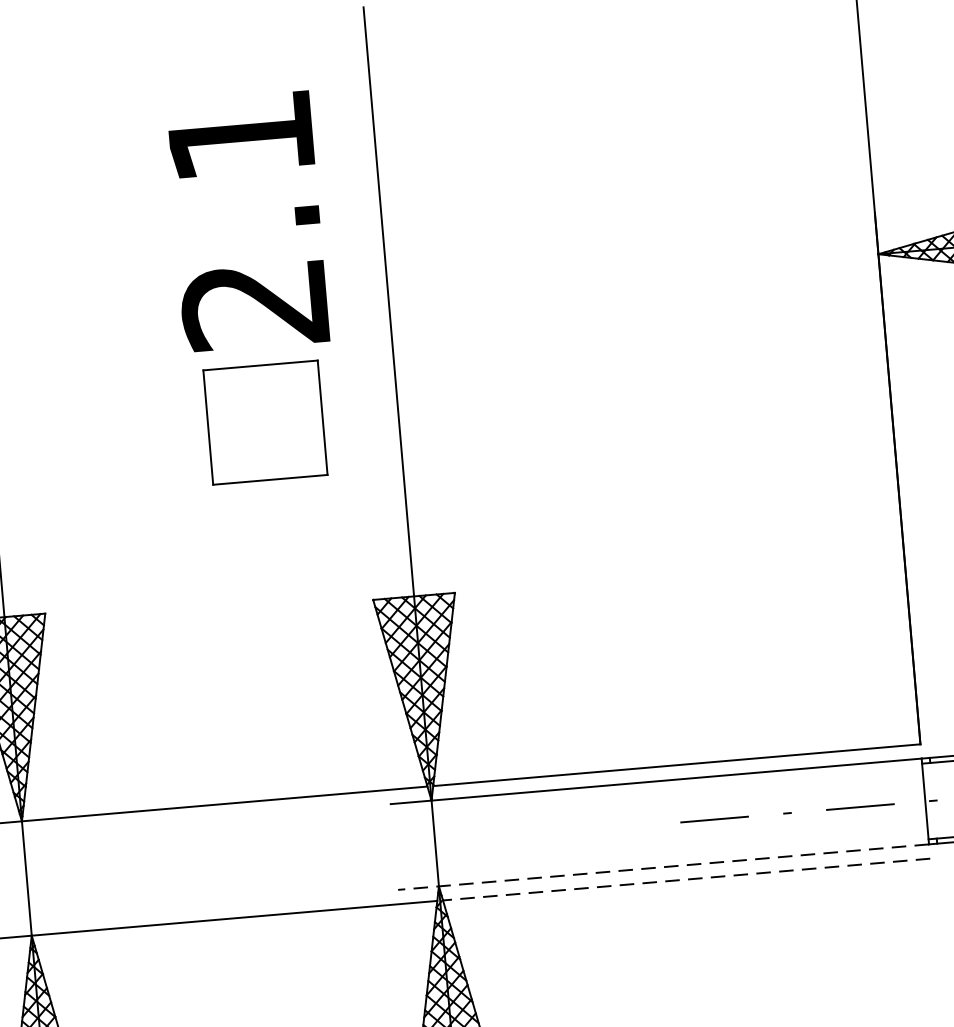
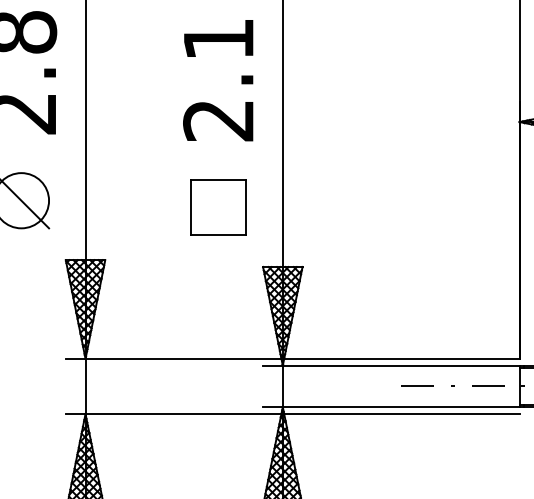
part: (265, 422) -> (218, 207), moved
line: (661, 868) -> (390, 407), dashed -> solid
line: (685, 880) -> (401, 414), dashed -> solid

